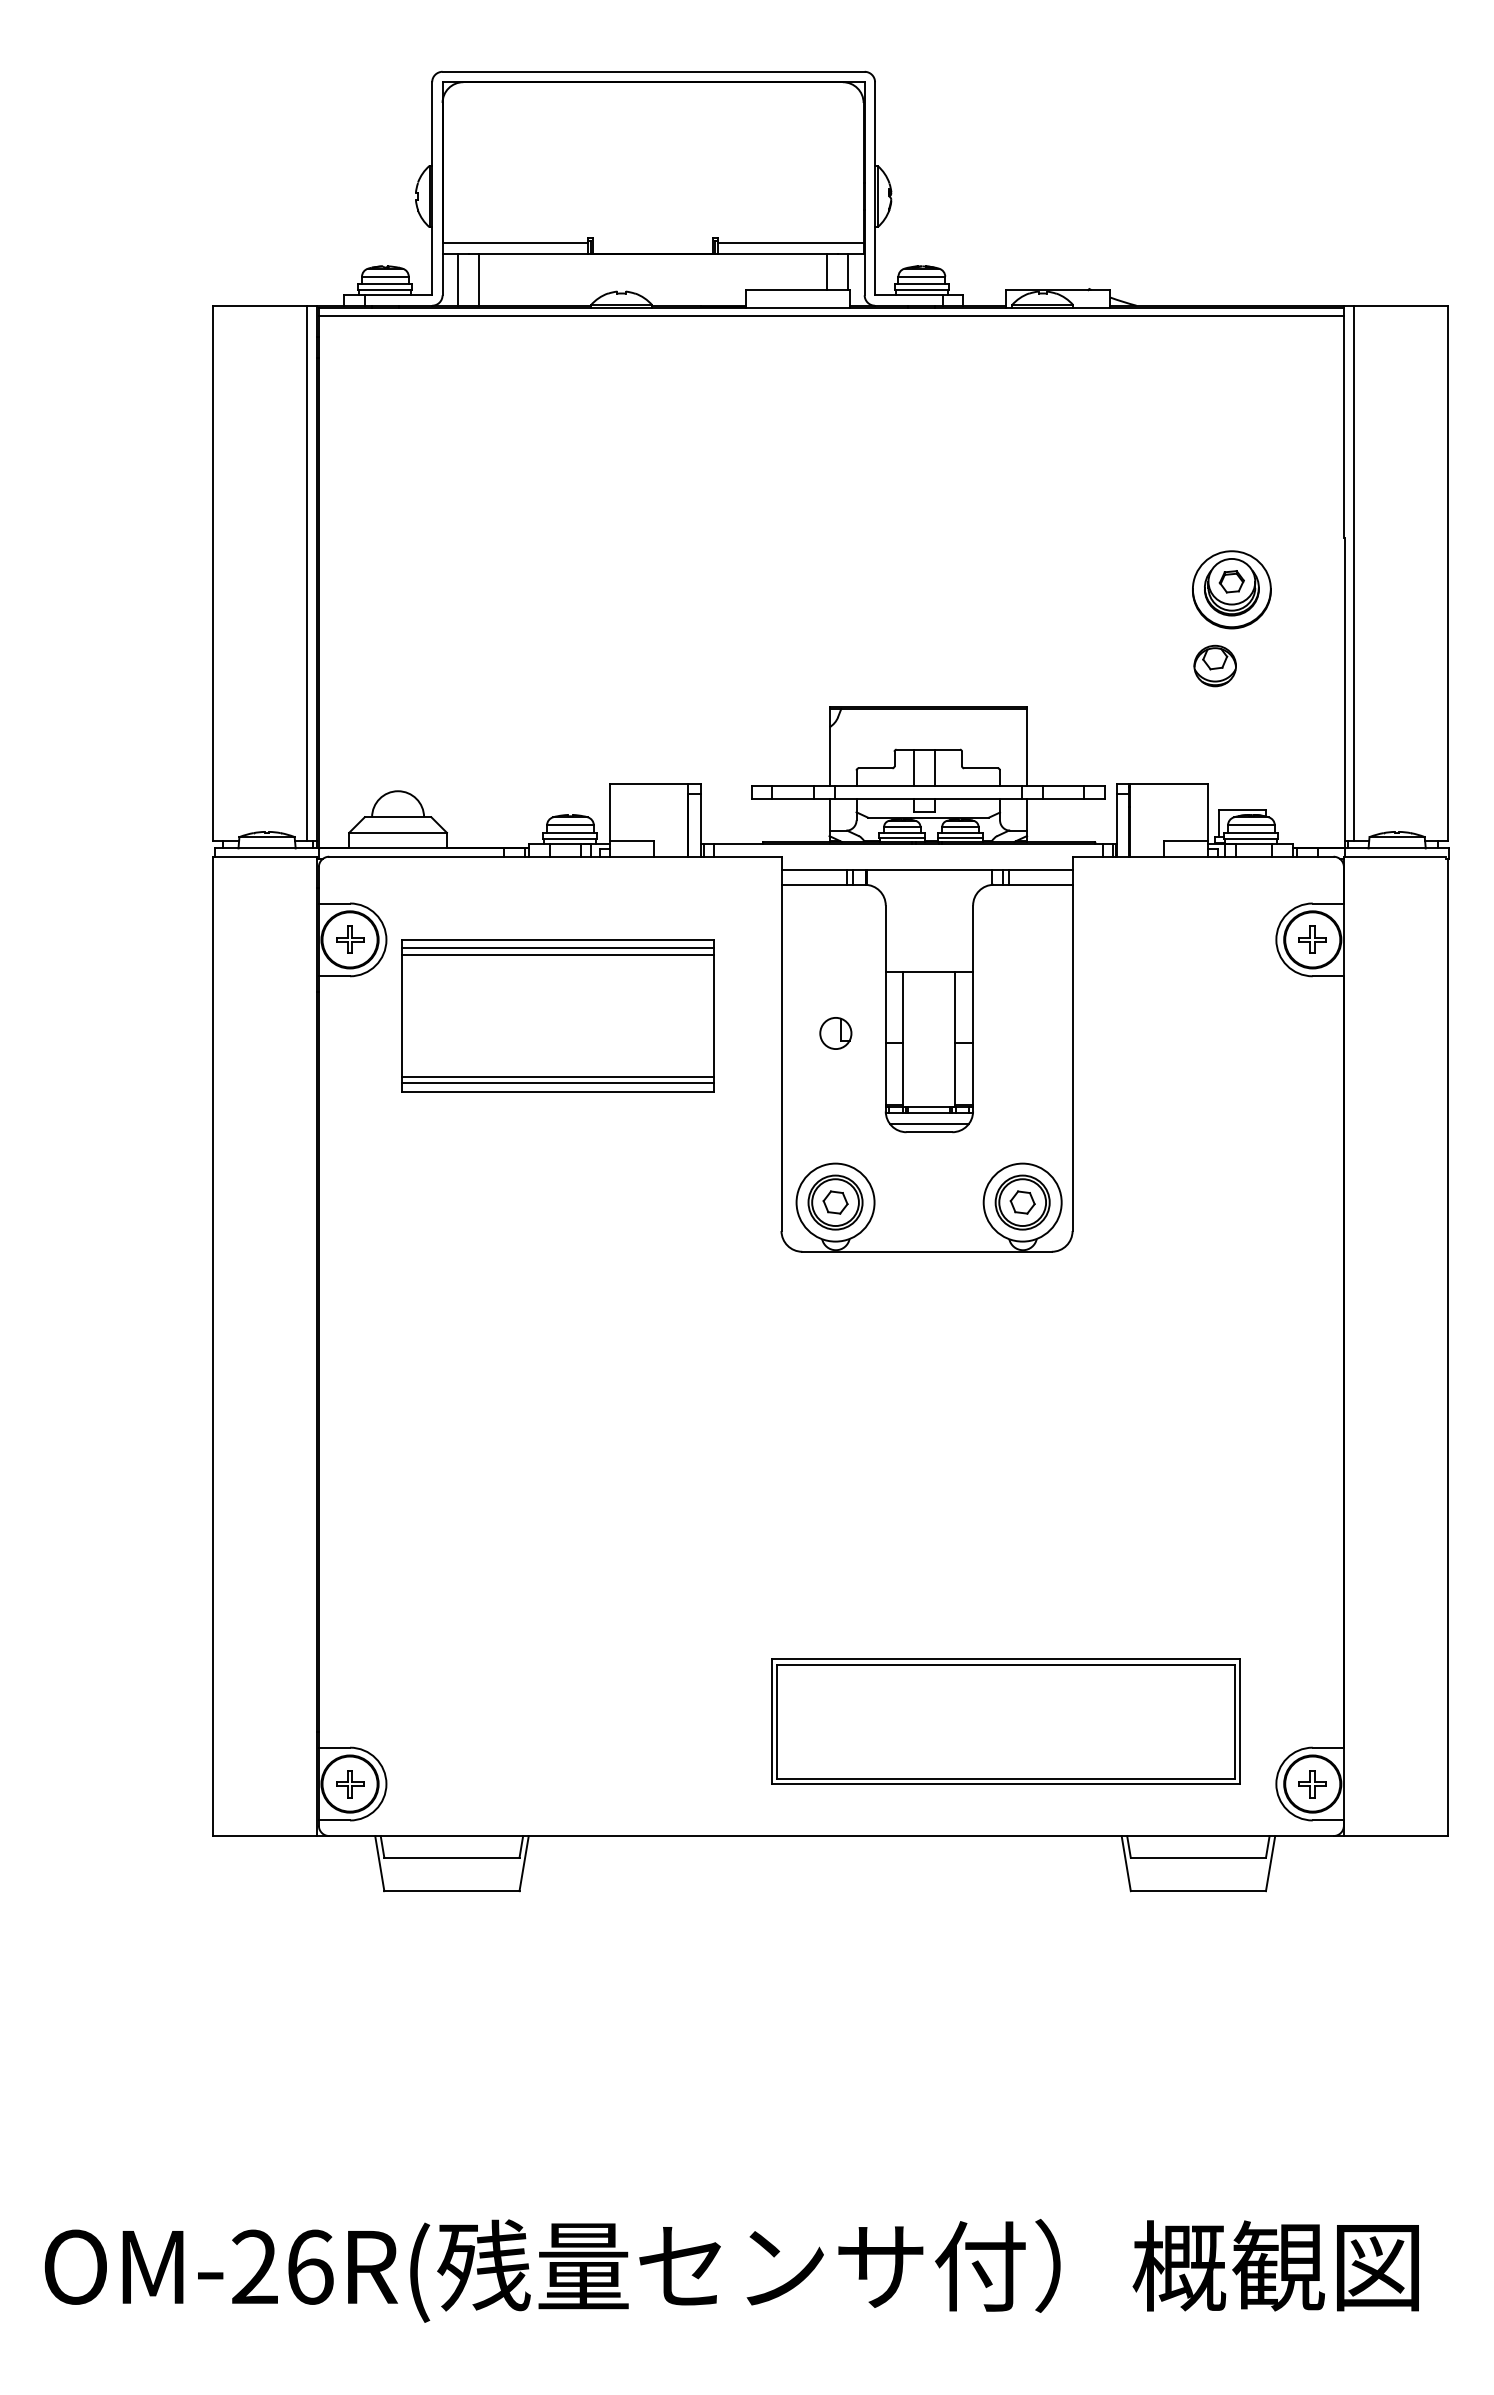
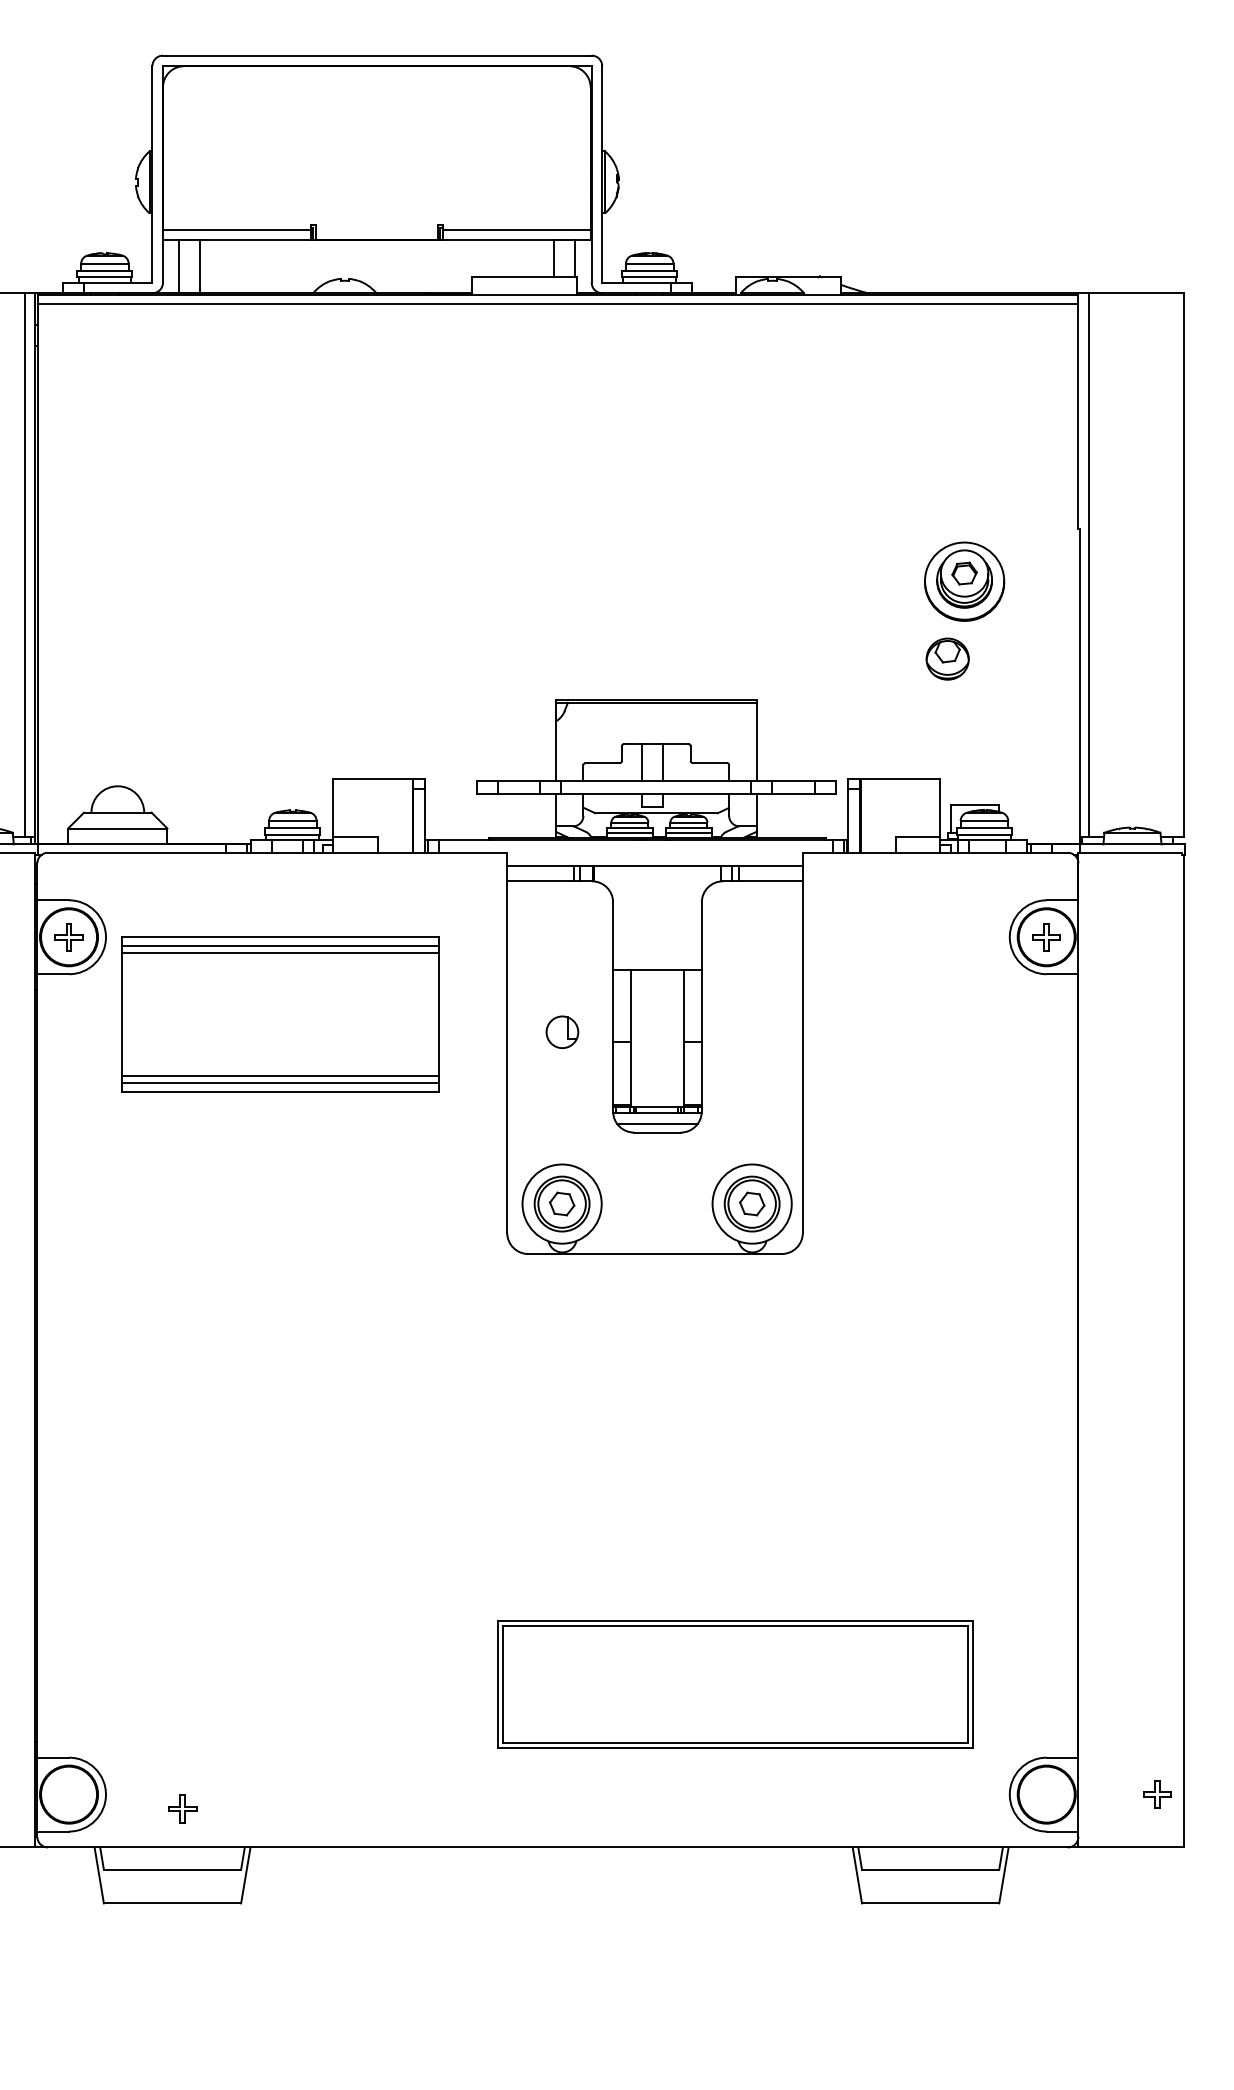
part: (1005, 1721) -> (734, 1684), moved
part: (350, 1784) -> (183, 1809), moved
part: (1312, 1784) -> (1157, 1795), moved

